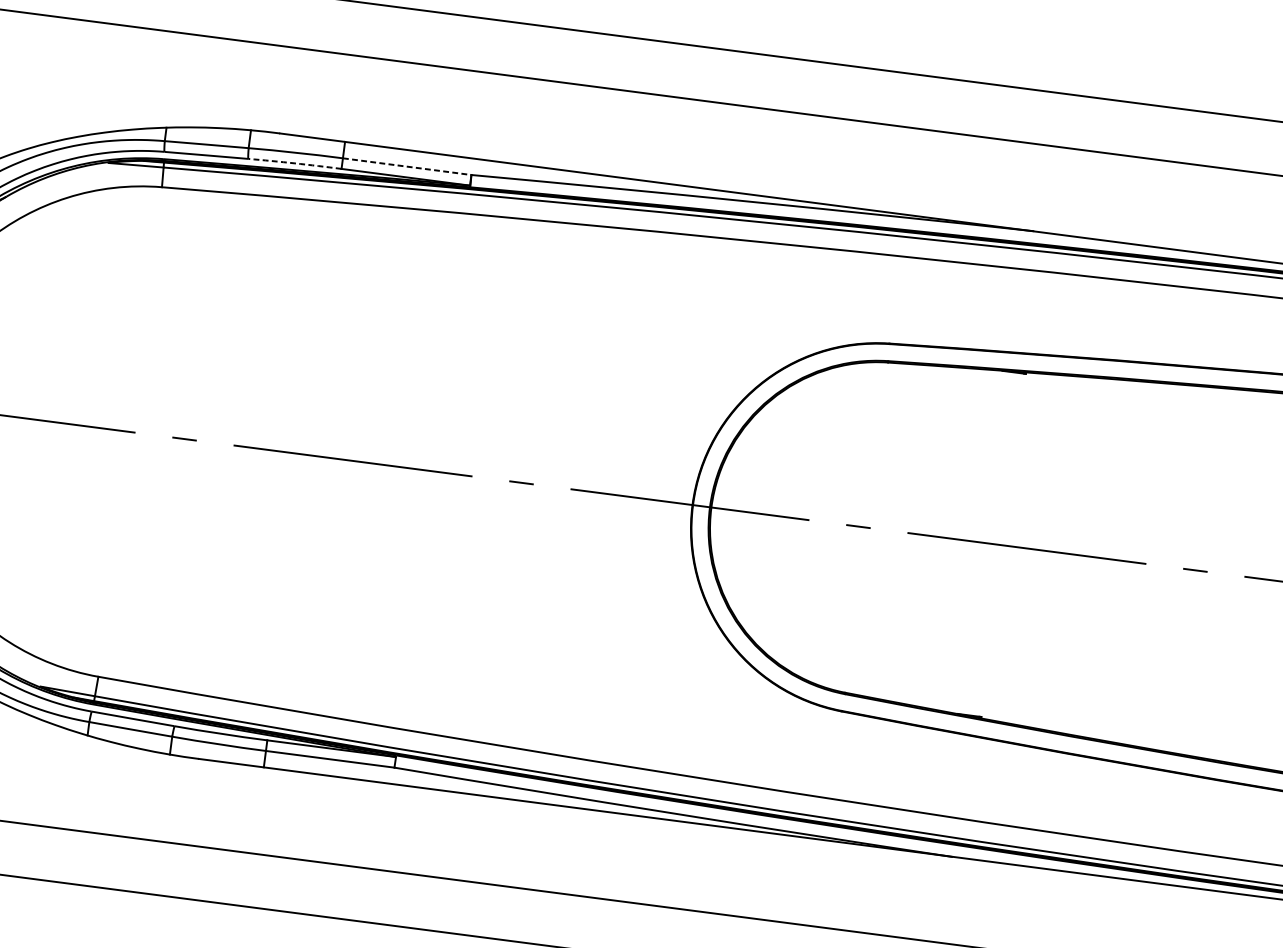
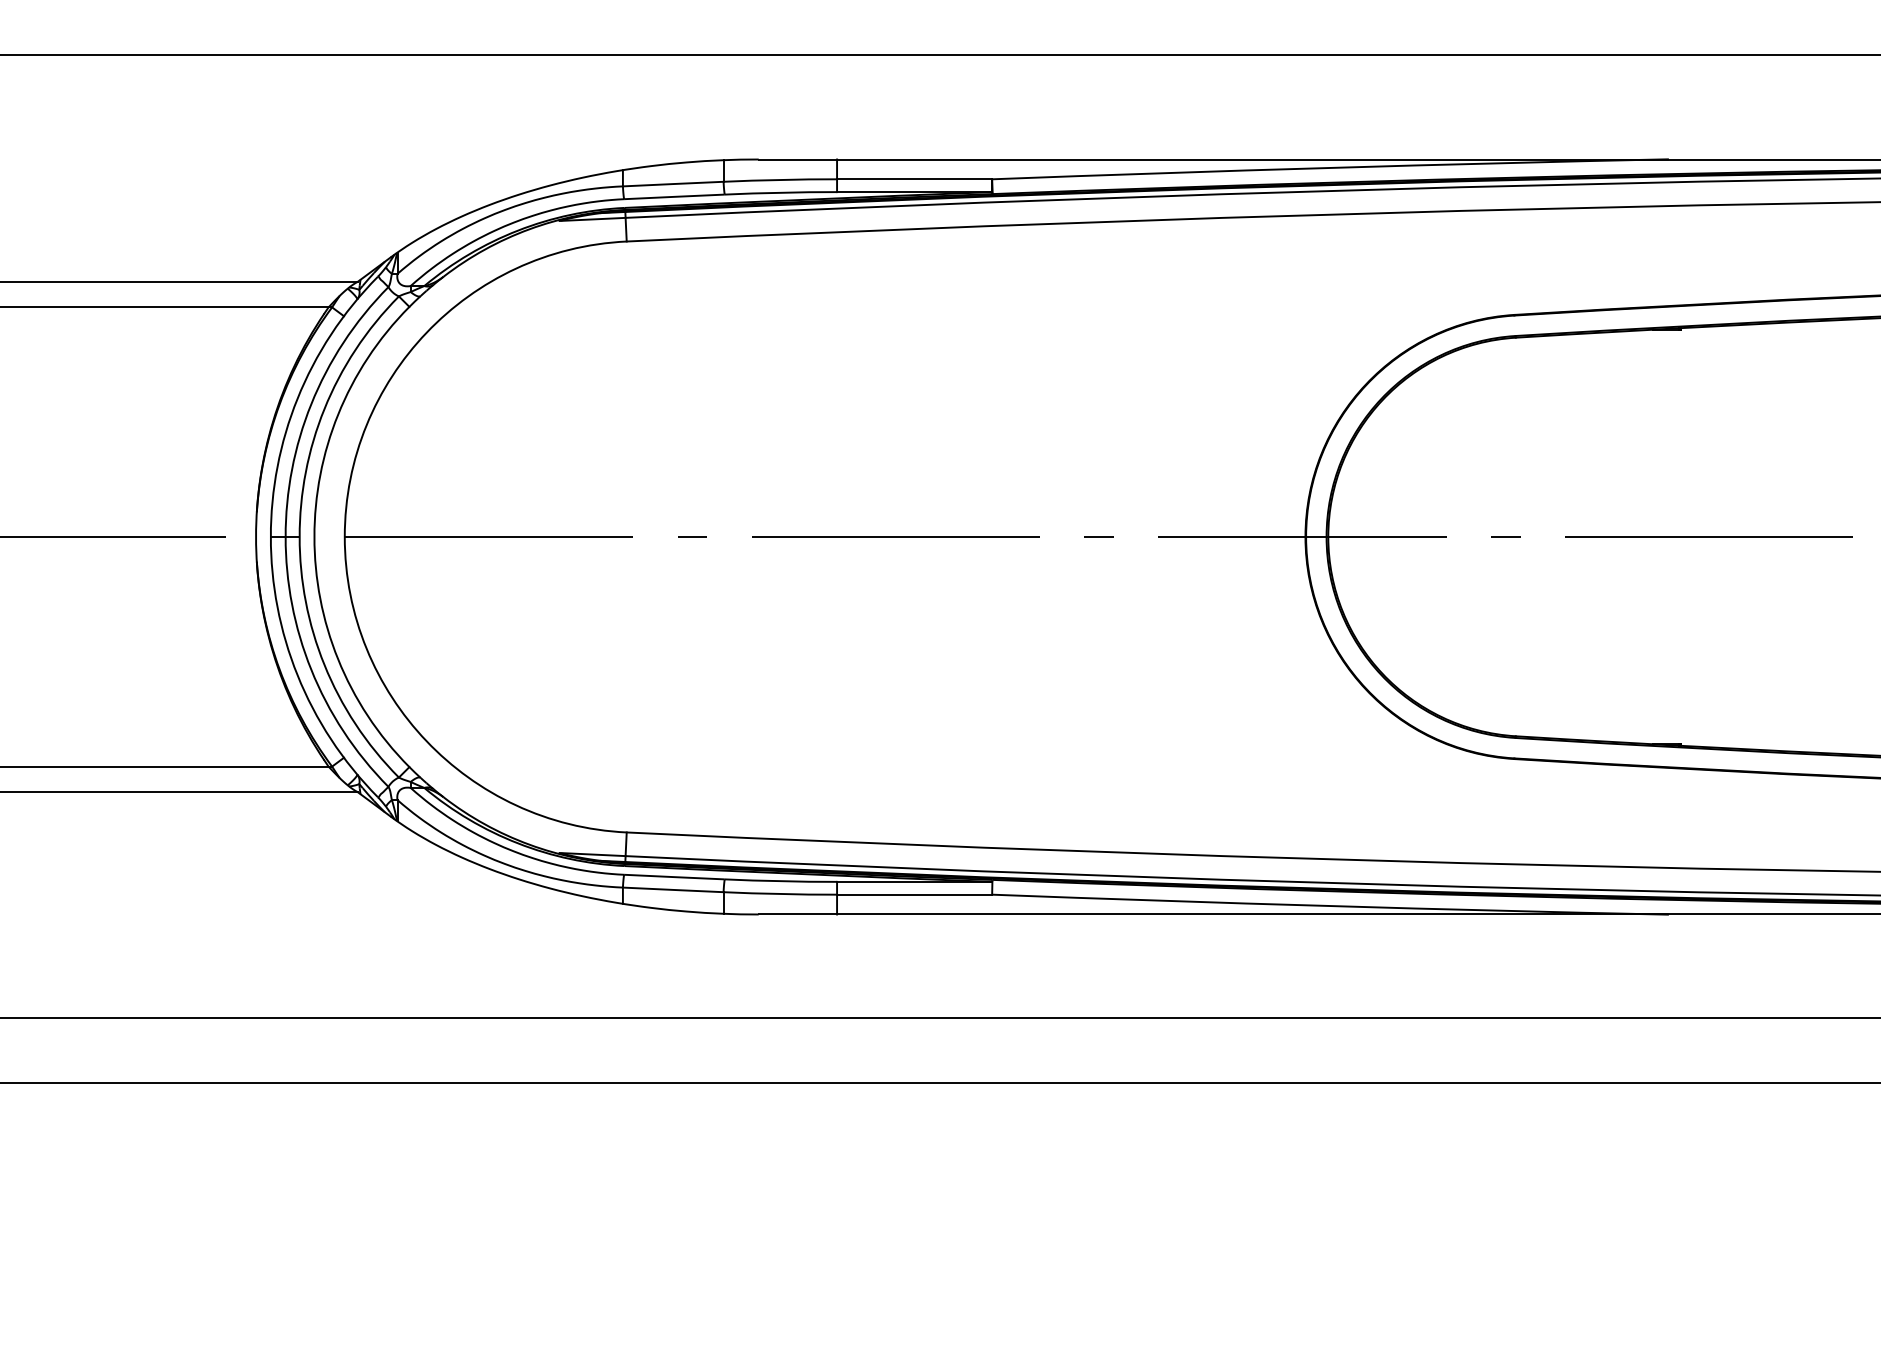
arc: (294, 163) -> (780, 192), dashed -> solid
line: (407, 166) -> (914, 179), dashed -> solid

